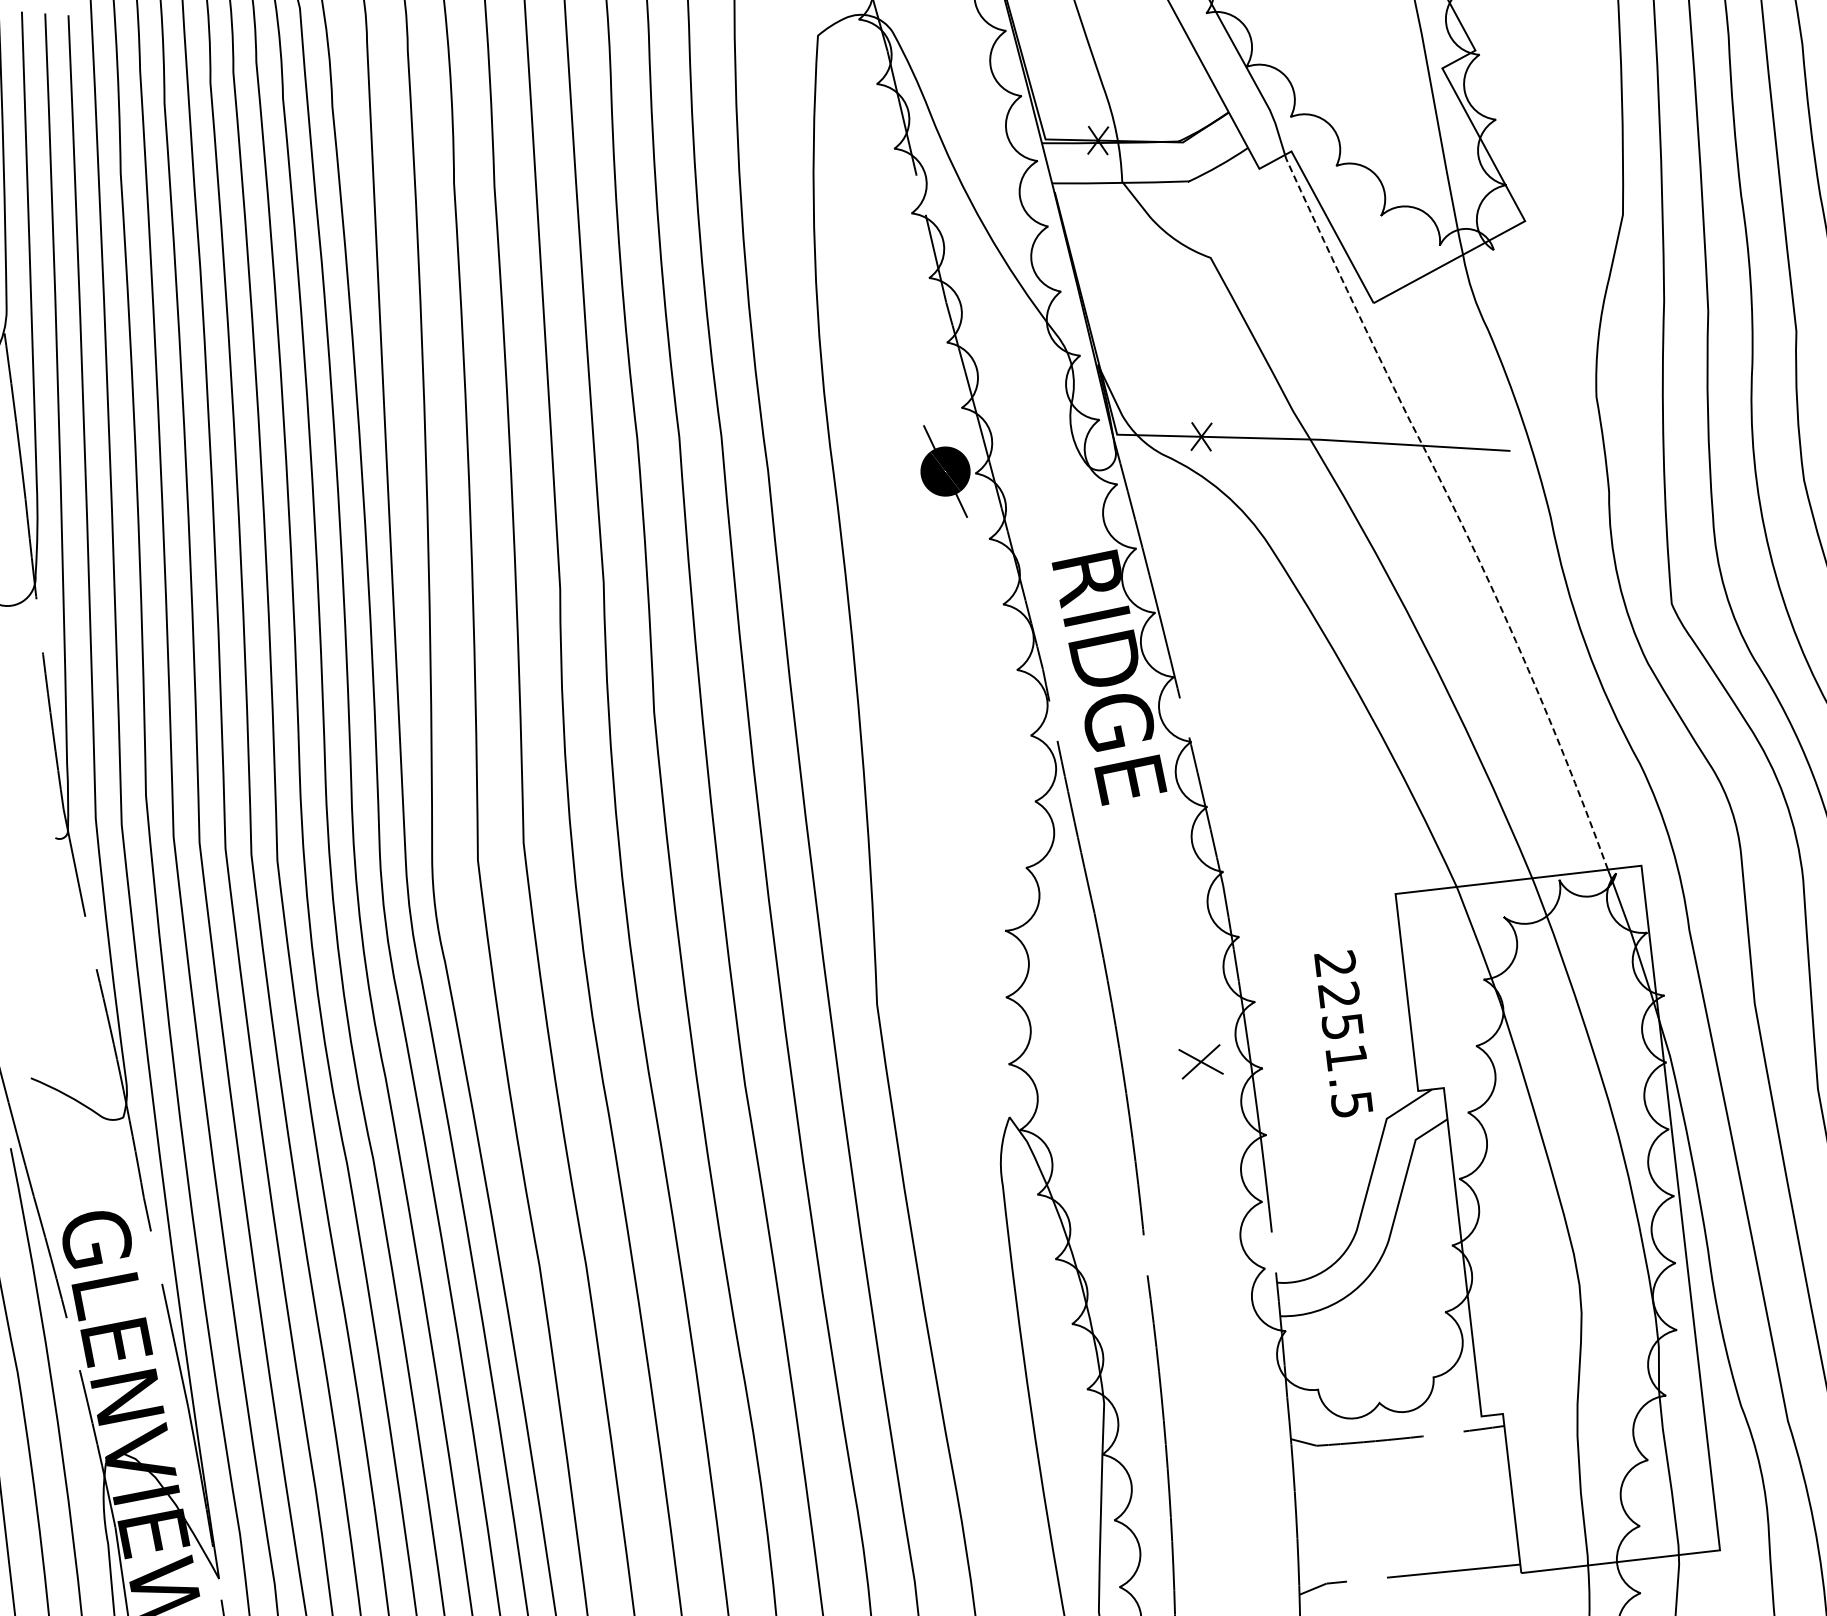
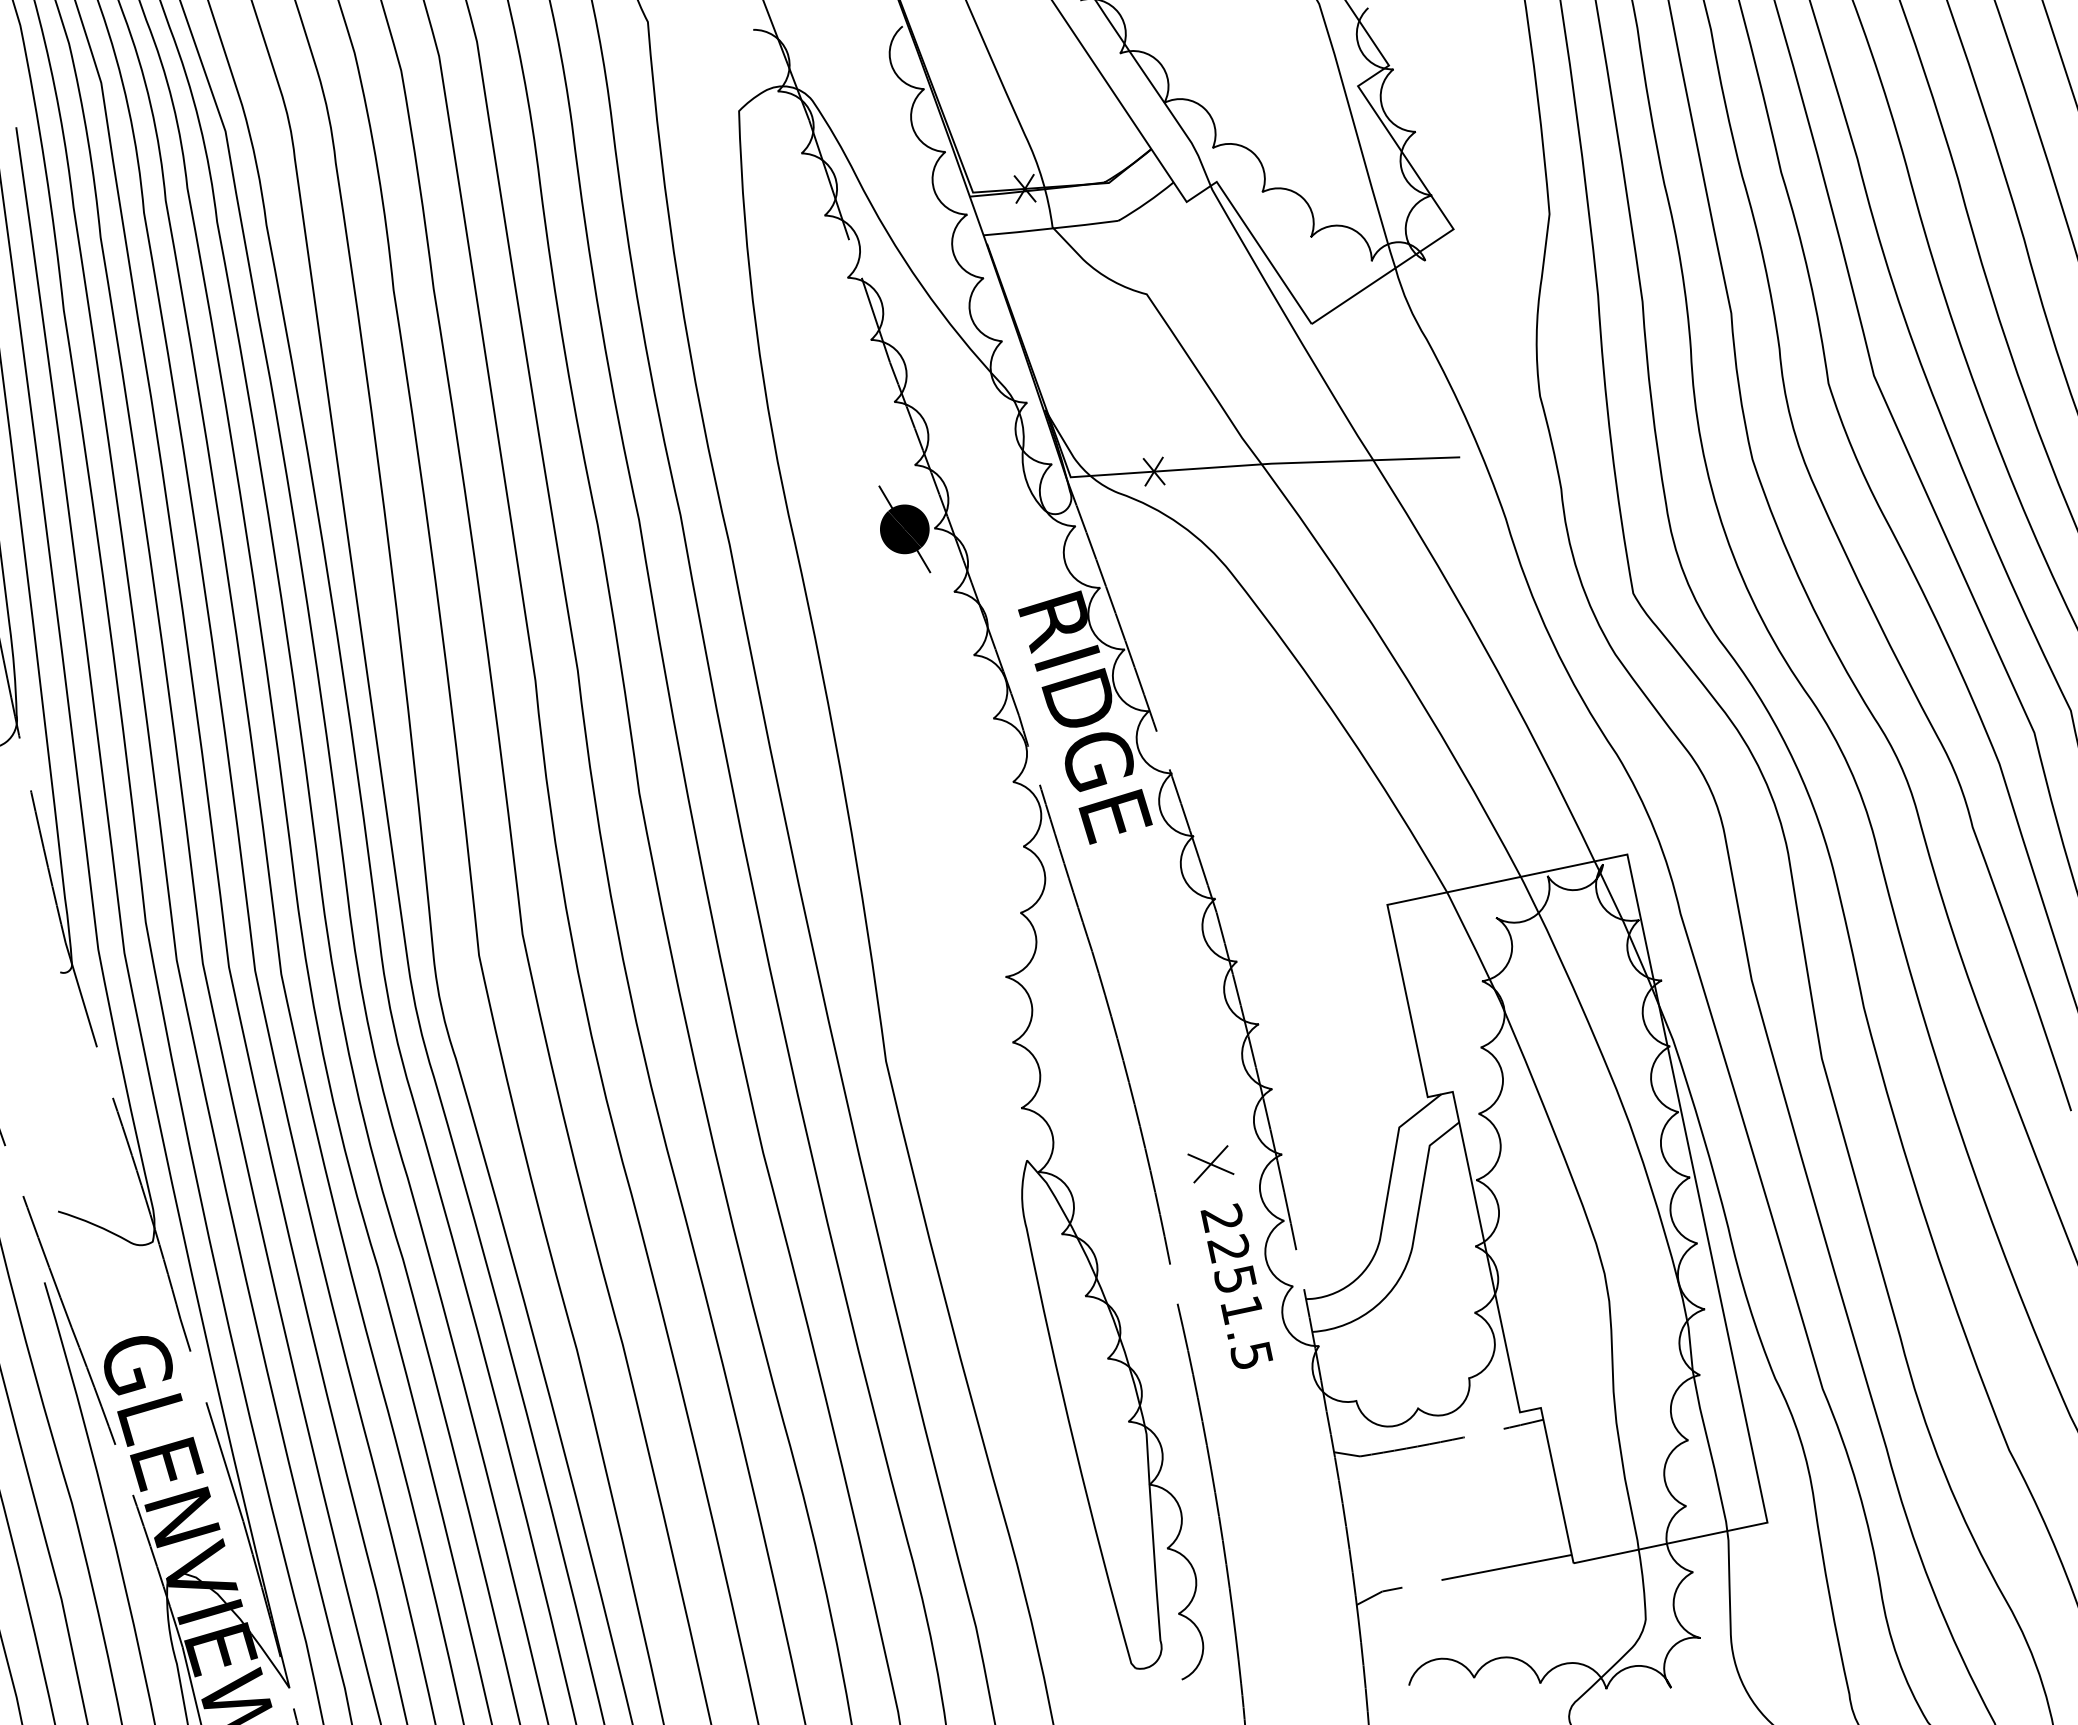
line: (1453, 507) -> (1409, 518), dashed -> solid
text: (1343, 1032) -> (1236, 1285), moved
part: (1200, 1062) -> (1210, 1164), moved

